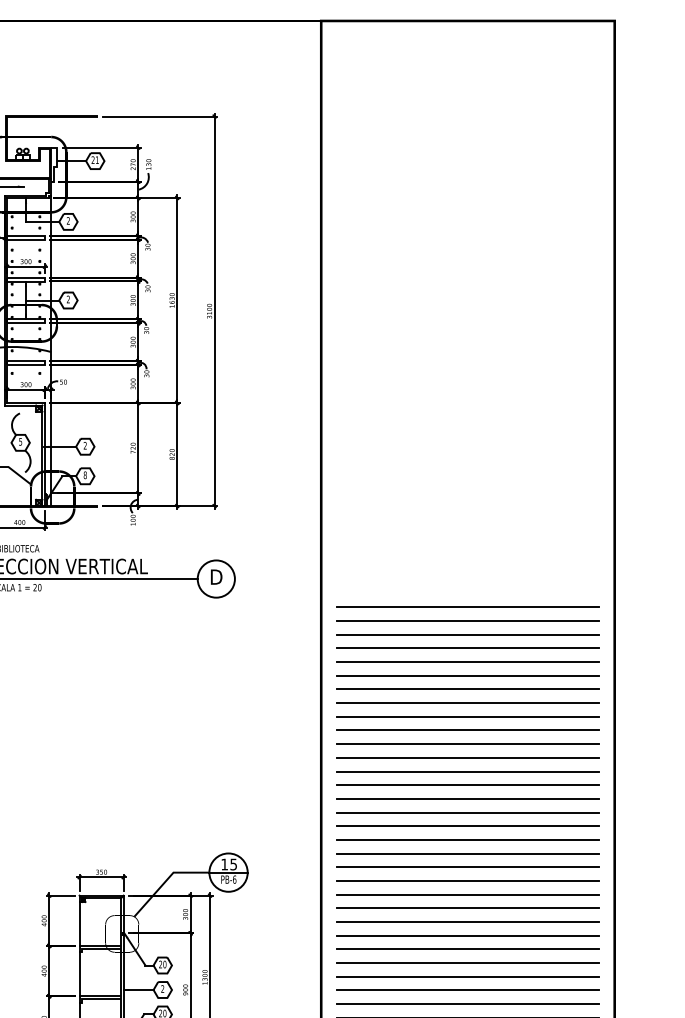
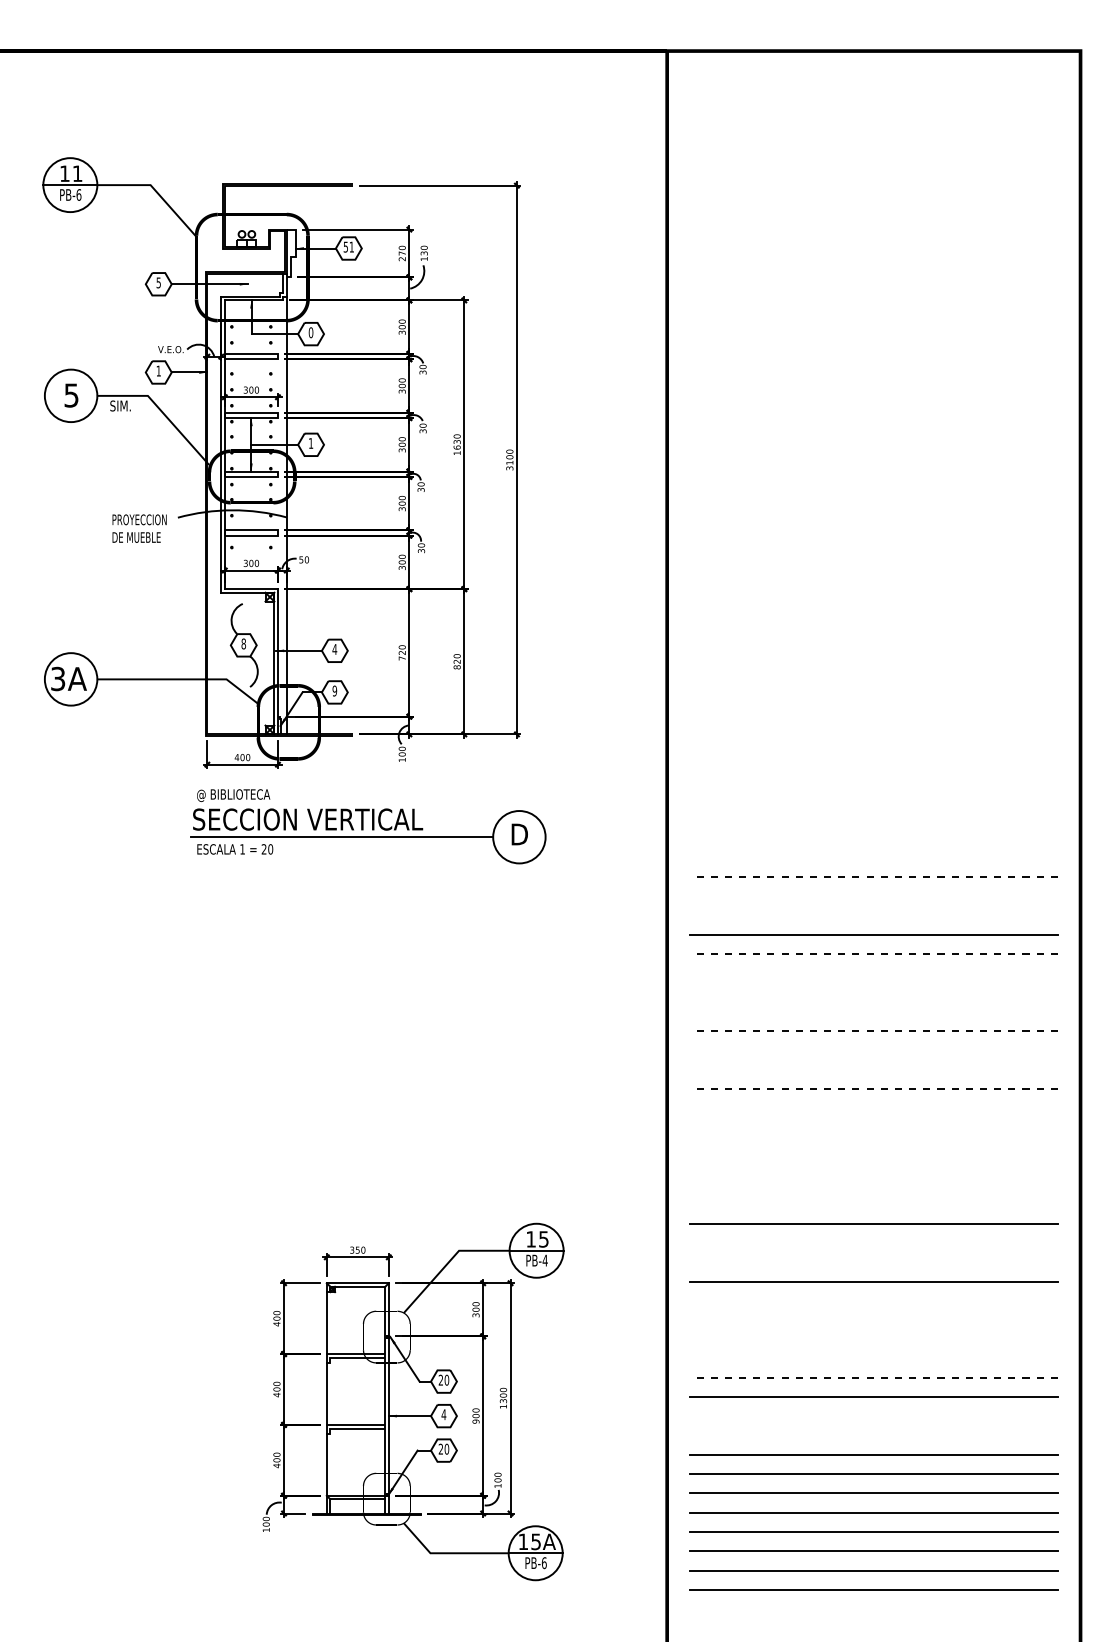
text: (92, 159) -> (345, 246), 21 -> 51
text: (68, 220) -> (310, 332), 2 -> 0
text: (68, 299) -> (310, 443), 2 -> 1
text: (20, 441) -> (243, 643), 5 -> 8
text: (85, 445) -> (334, 649), 2 -> 4
text: (85, 474) -> (334, 690), 8 -> 9
line: (467, 607) -> (873, 877), solid -> dashed
line: (467, 621) -> (873, 896), removed
line: (467, 634) -> (873, 915), removed
line: (467, 662) -> (873, 954), solid -> dashed
line: (467, 675) -> (873, 973), removed
line: (467, 689) -> (873, 992), removed
line: (467, 703) -> (873, 1012), removed
line: (467, 716) -> (873, 1031), solid -> dashed
line: (467, 730) -> (873, 1050), removed
line: (467, 743) -> (873, 1069), removed
line: (467, 758) -> (873, 1089), solid -> dashed
line: (467, 771) -> (873, 1108), removed
line: (467, 785) -> (873, 1127), removed
line: (467, 798) -> (873, 1146), removed
line: (467, 812) -> (873, 1166), removed
line: (467, 826) -> (873, 1185), removed
line: (467, 839) -> (873, 1204), removed
line: (467, 867) -> (873, 1243), removed
text: (234, 879) -> (544, 1260), PB-6 -> PB-4
line: (467, 880) -> (873, 1262), removed
line: (467, 907) -> (873, 1300), removed
line: (467, 922) -> (873, 1320), removed
line: (467, 935) -> (873, 1339), removed
line: (467, 949) -> (873, 1358), removed
line: (467, 962) -> (873, 1377), solid -> dashed
text: (162, 988) -> (443, 1414), 2 -> 4
line: (467, 990) -> (873, 1416), removed
line: (467, 1003) -> (873, 1435), removed

